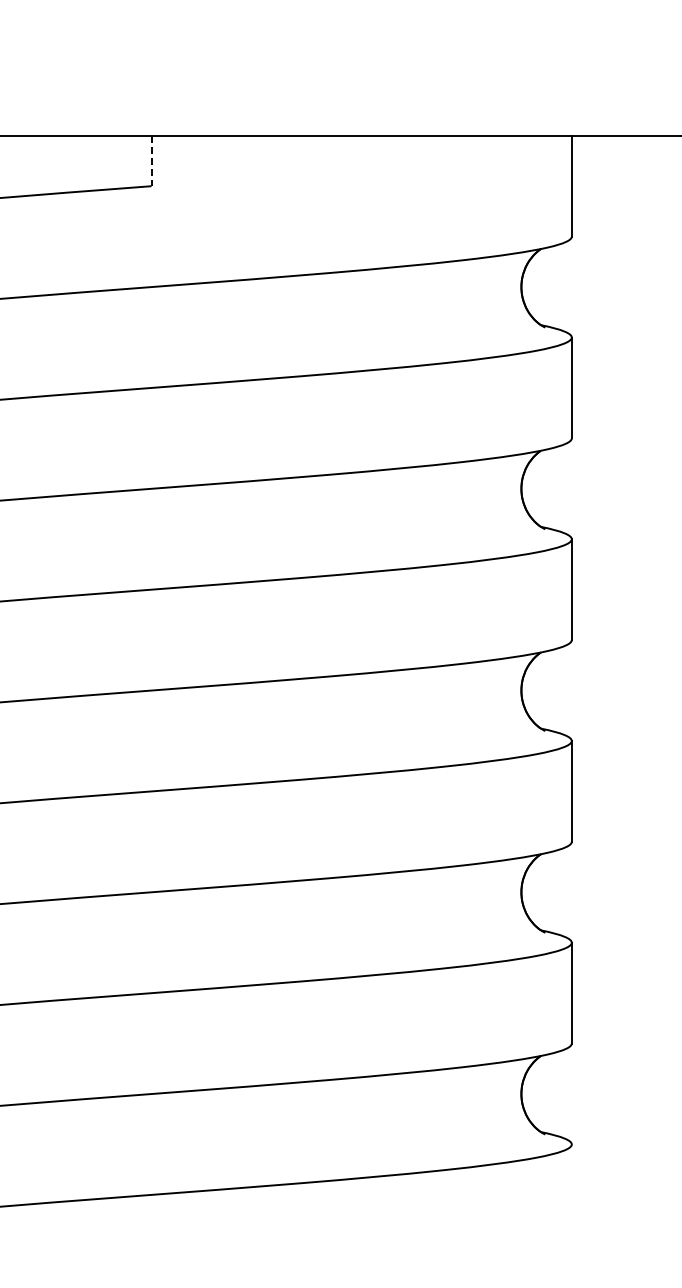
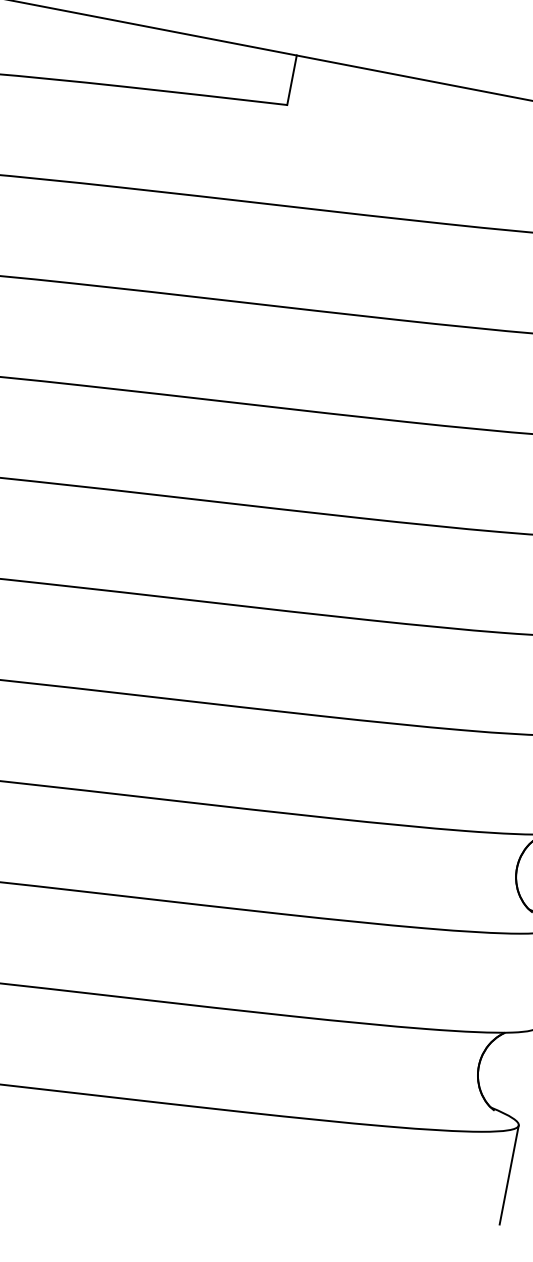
line: (151, 161) -> (291, 80), dashed -> solid
line: (571, 1194) -> (508, 1174), added

